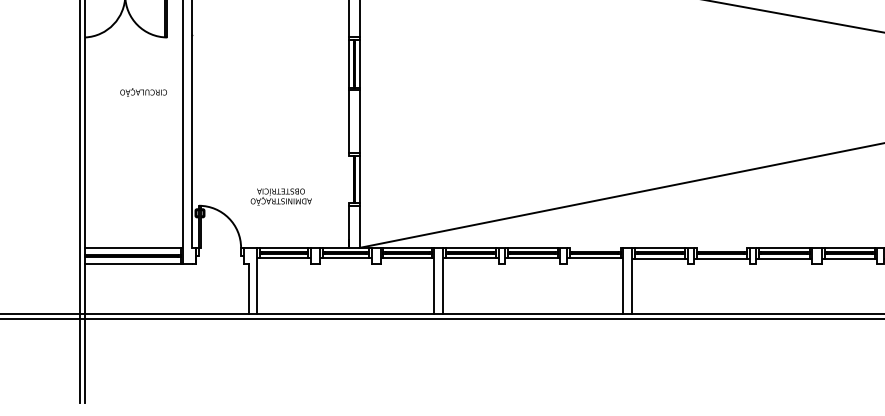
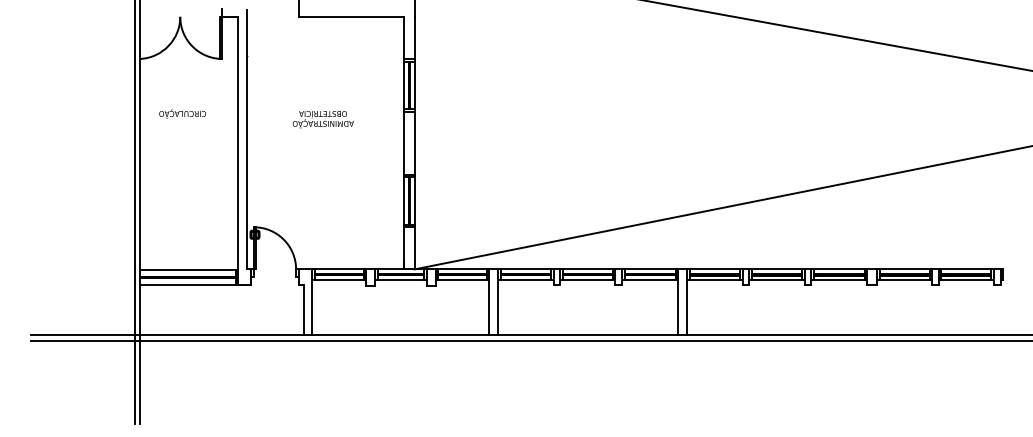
text: (143, 92) -> (182, 113), moved
line: (349, 179) -> (404, 200), added
text: (280, 197) -> (322, 119), moved
line: (594, 248) -> (649, 269), added
line: (721, 248) -> (776, 269), added

